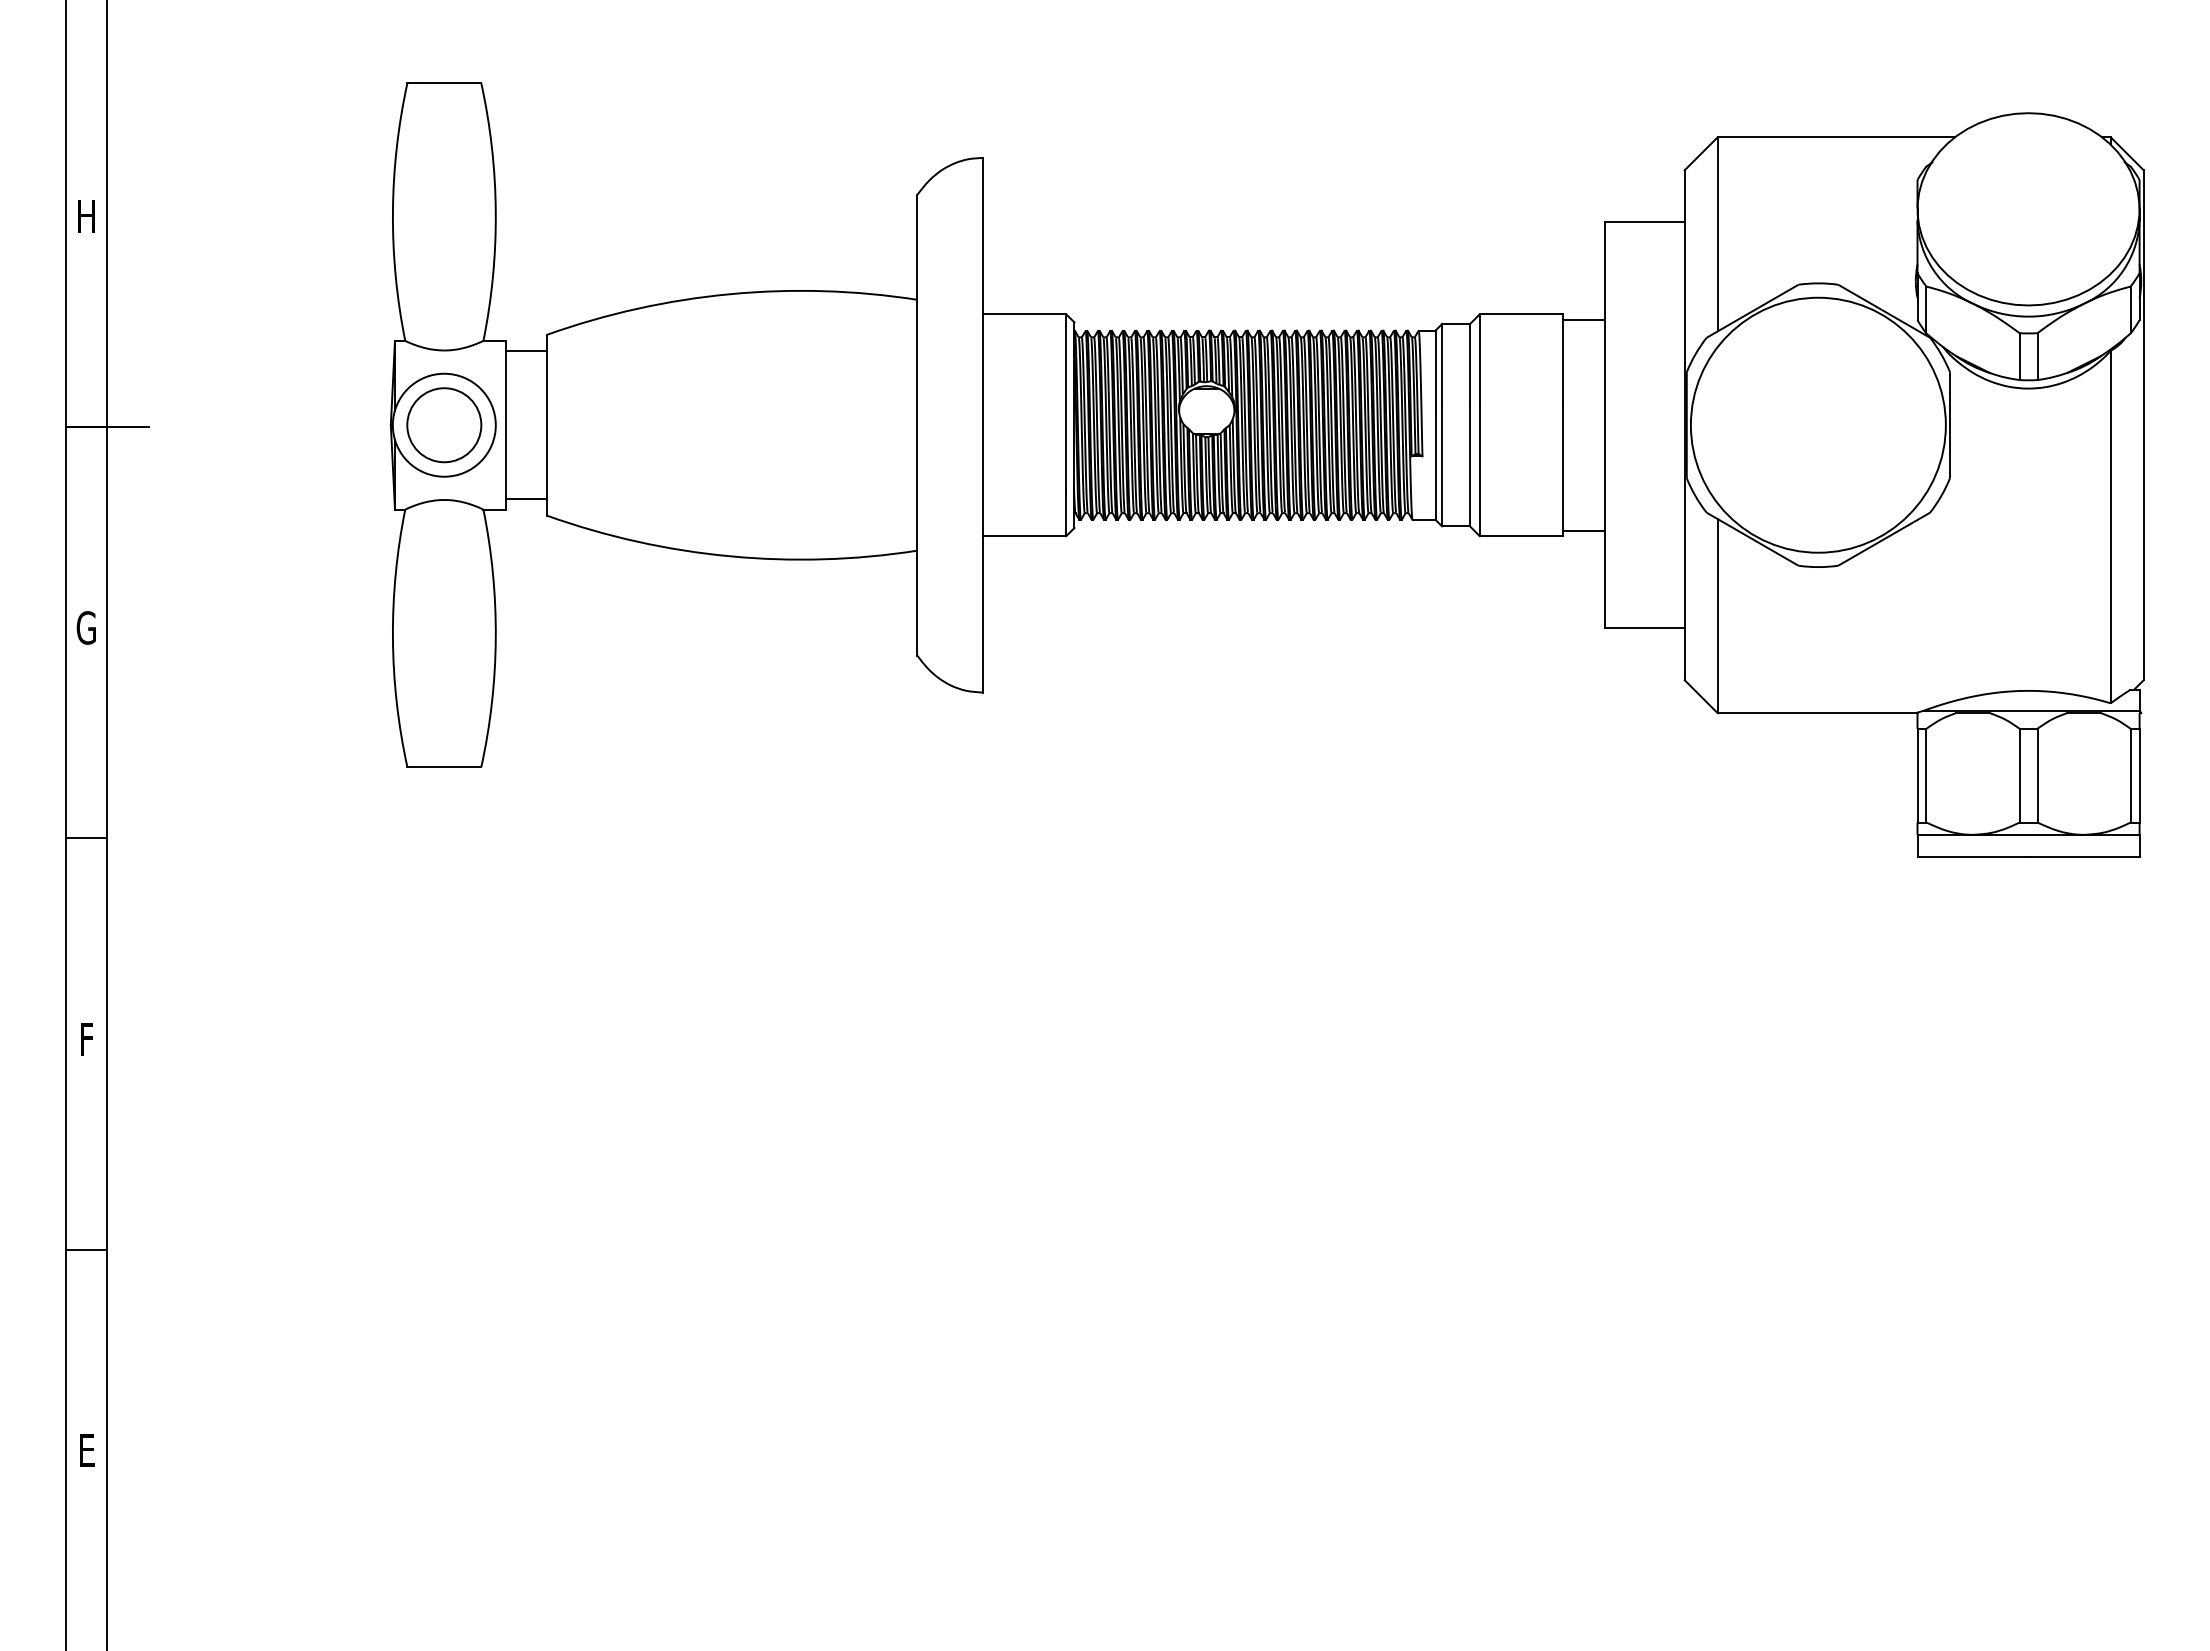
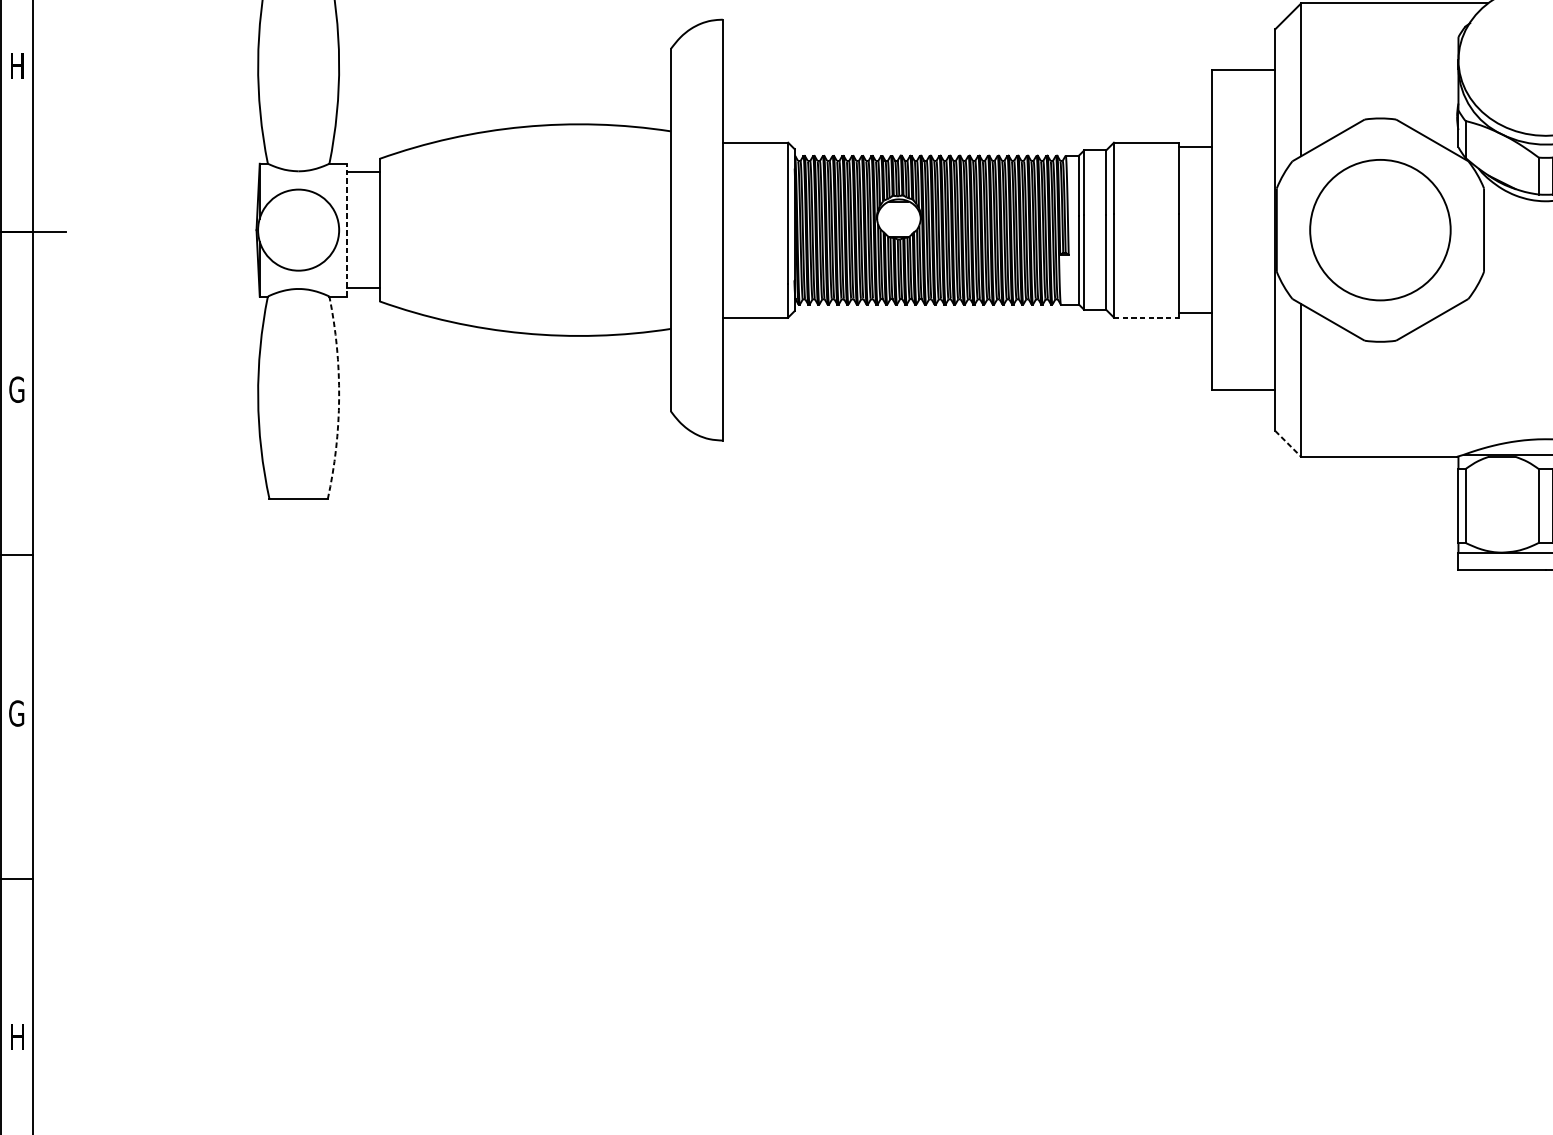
line: (506, 424) -> (347, 229), solid -> dashed
circle: (1817, 424) -> (1379, 229), size x0.7
circle: (444, 425) -> (298, 230), removed
line: (1521, 536) -> (1146, 317), solid -> dashed
arc: (495, 638) -> (338, 398), solid -> dashed
line: (1701, 697) -> (1288, 444), solid -> dashed
text: (85, 1039) -> (16, 713), F -> G
text: (86, 1450) -> (16, 1037), E -> H

